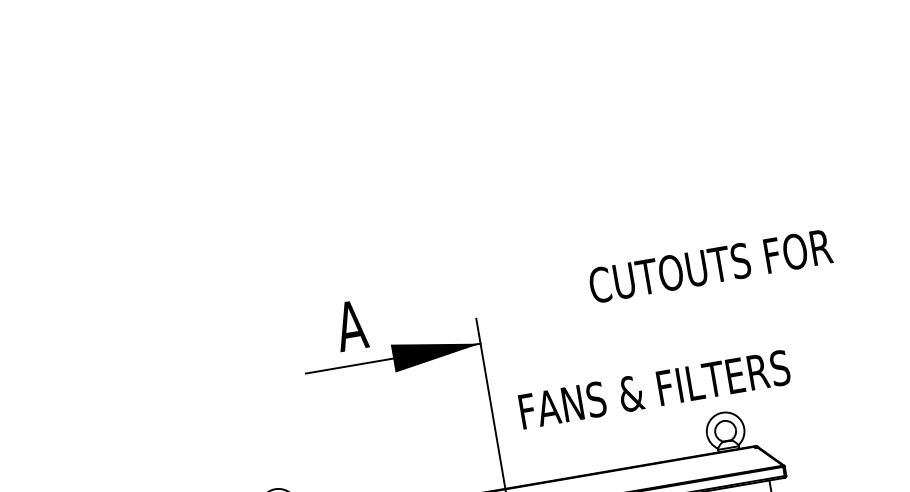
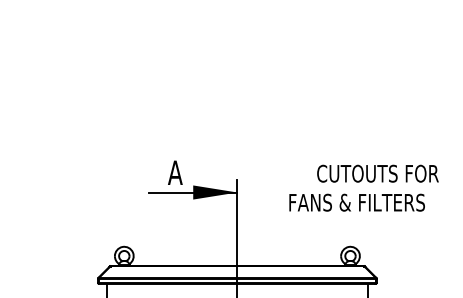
text: (709, 265) -> (377, 173), moved
text: (653, 389) -> (356, 202), moved

